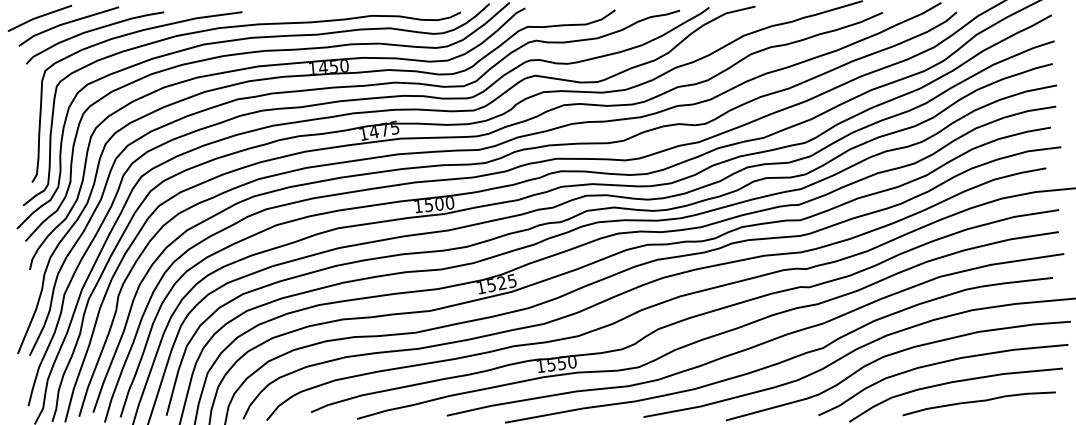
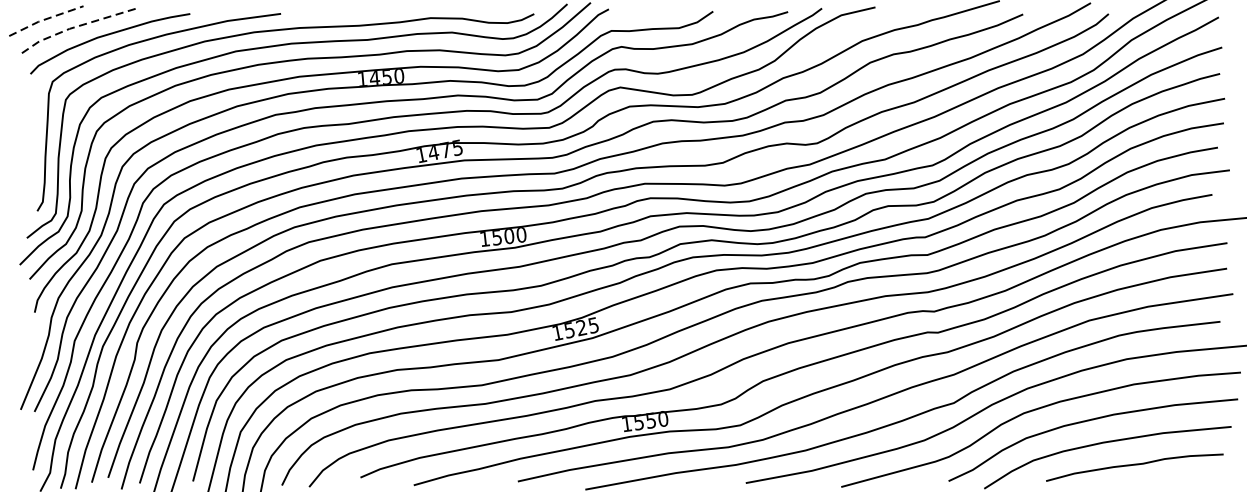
line: (38, 17) -> (44, 20), solid -> dashed
line: (65, 23) -> (75, 26), solid -> dashed

